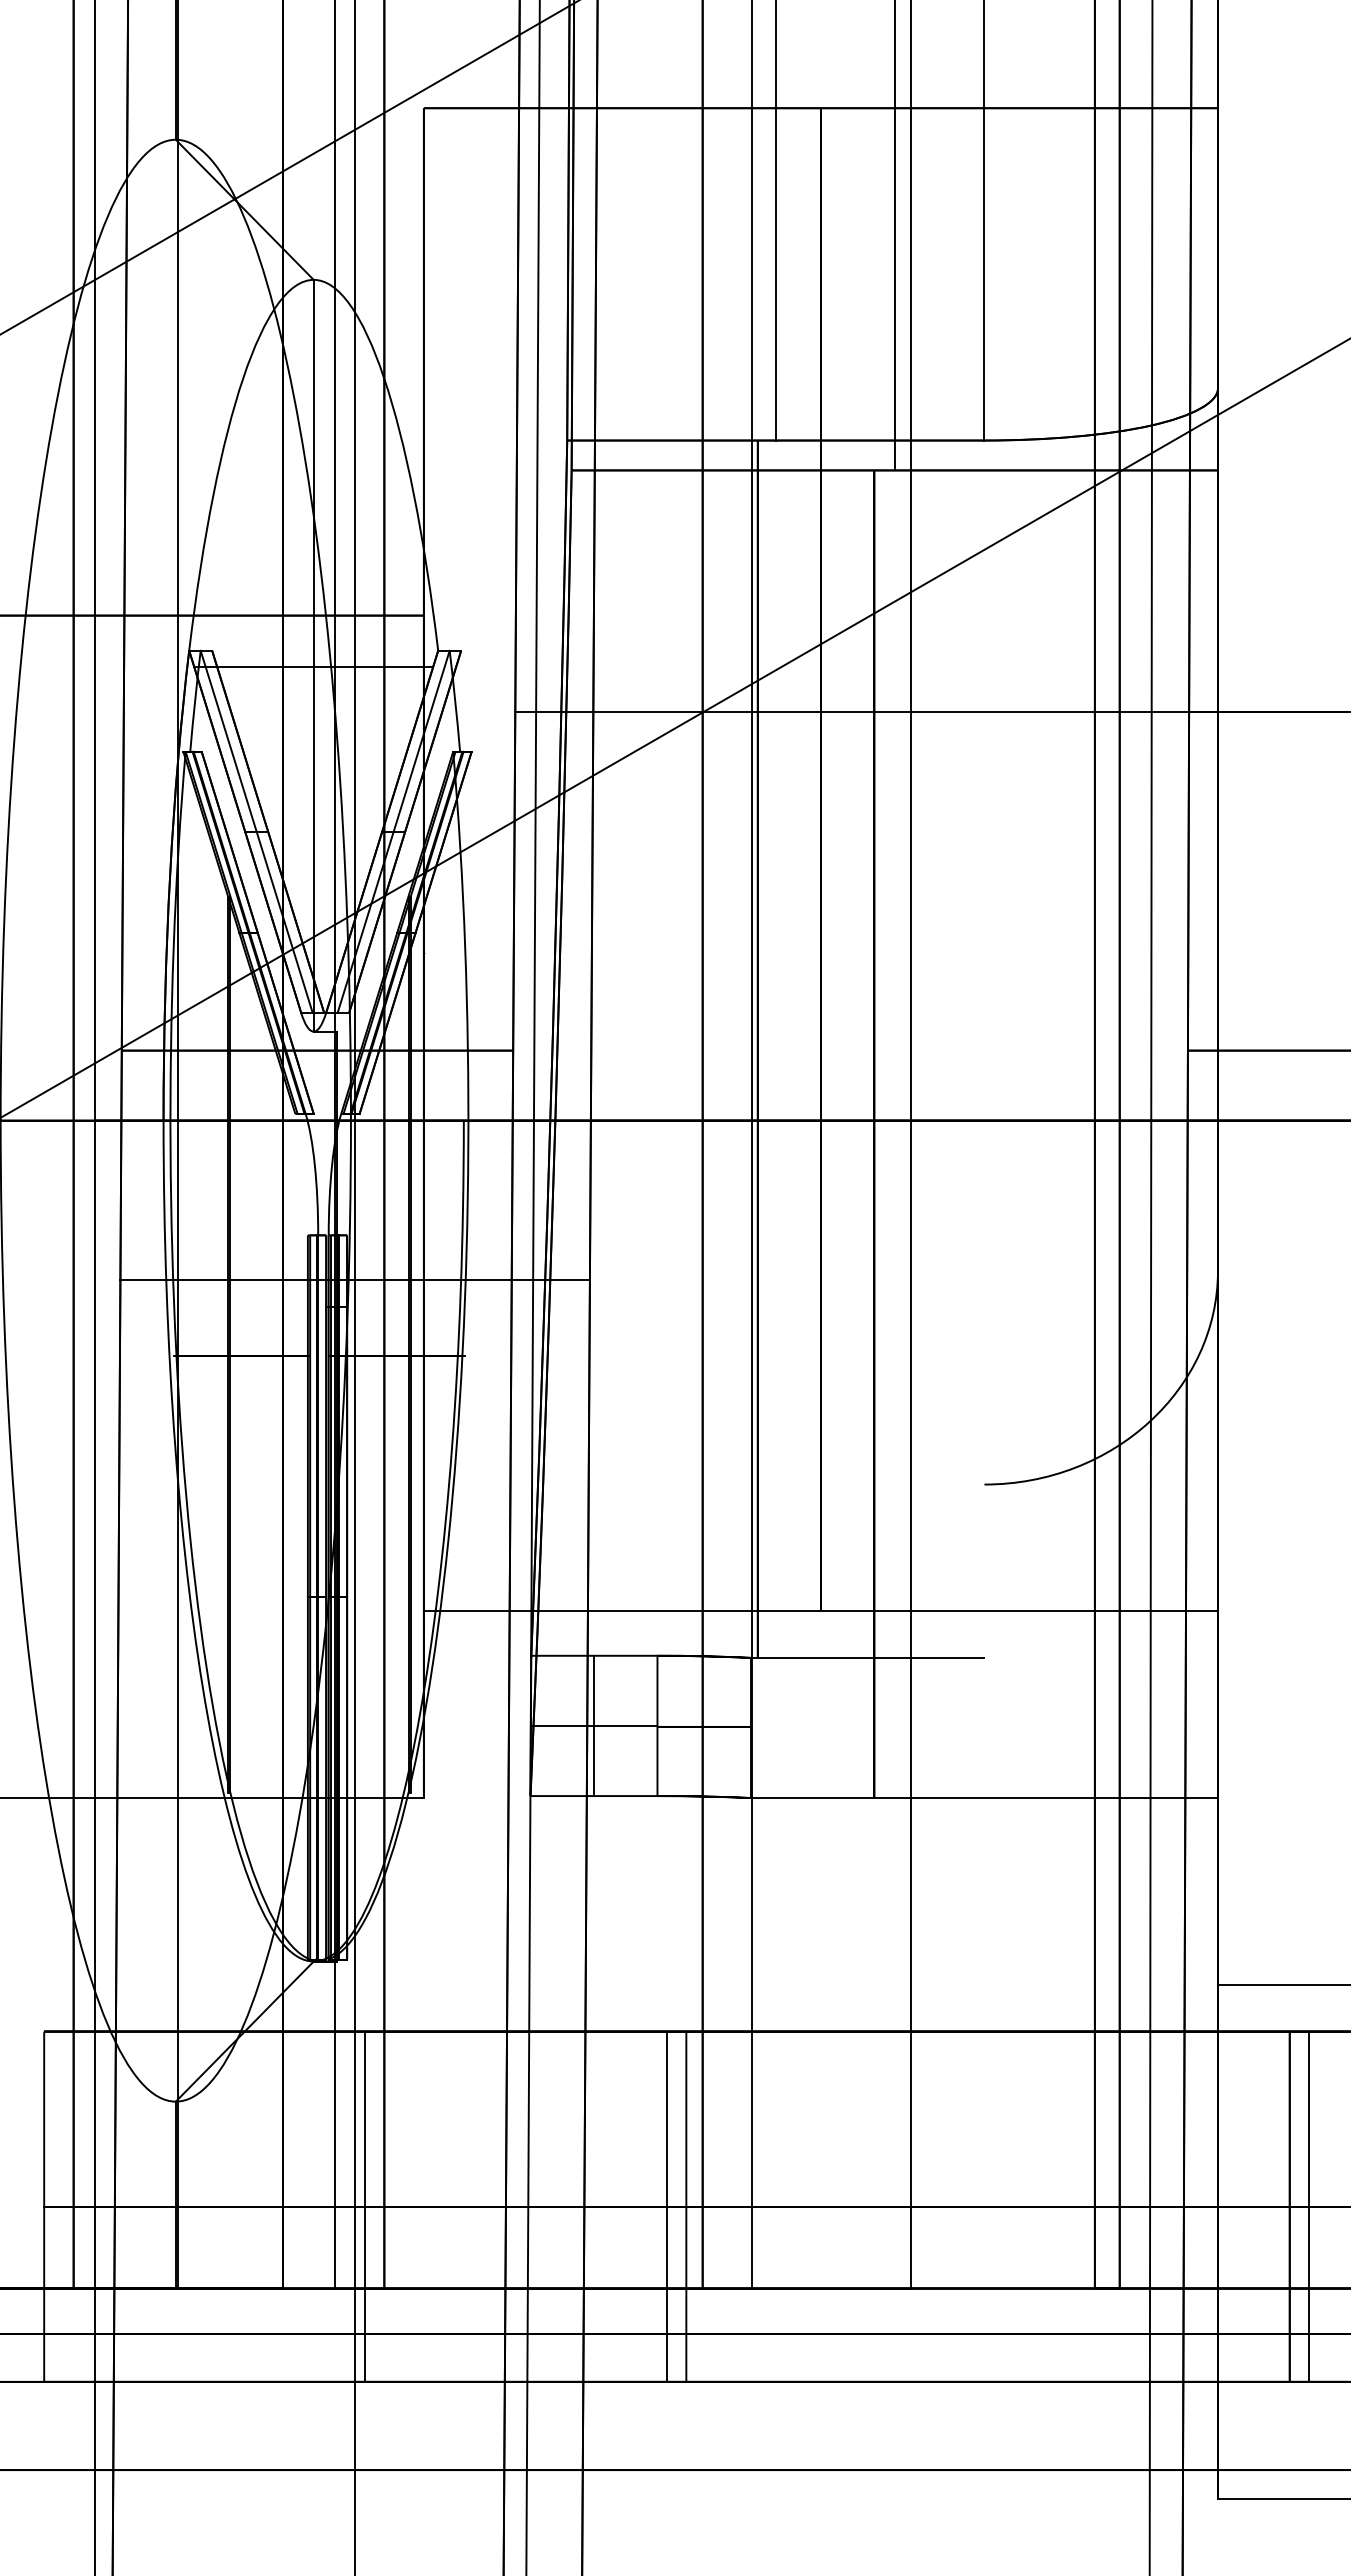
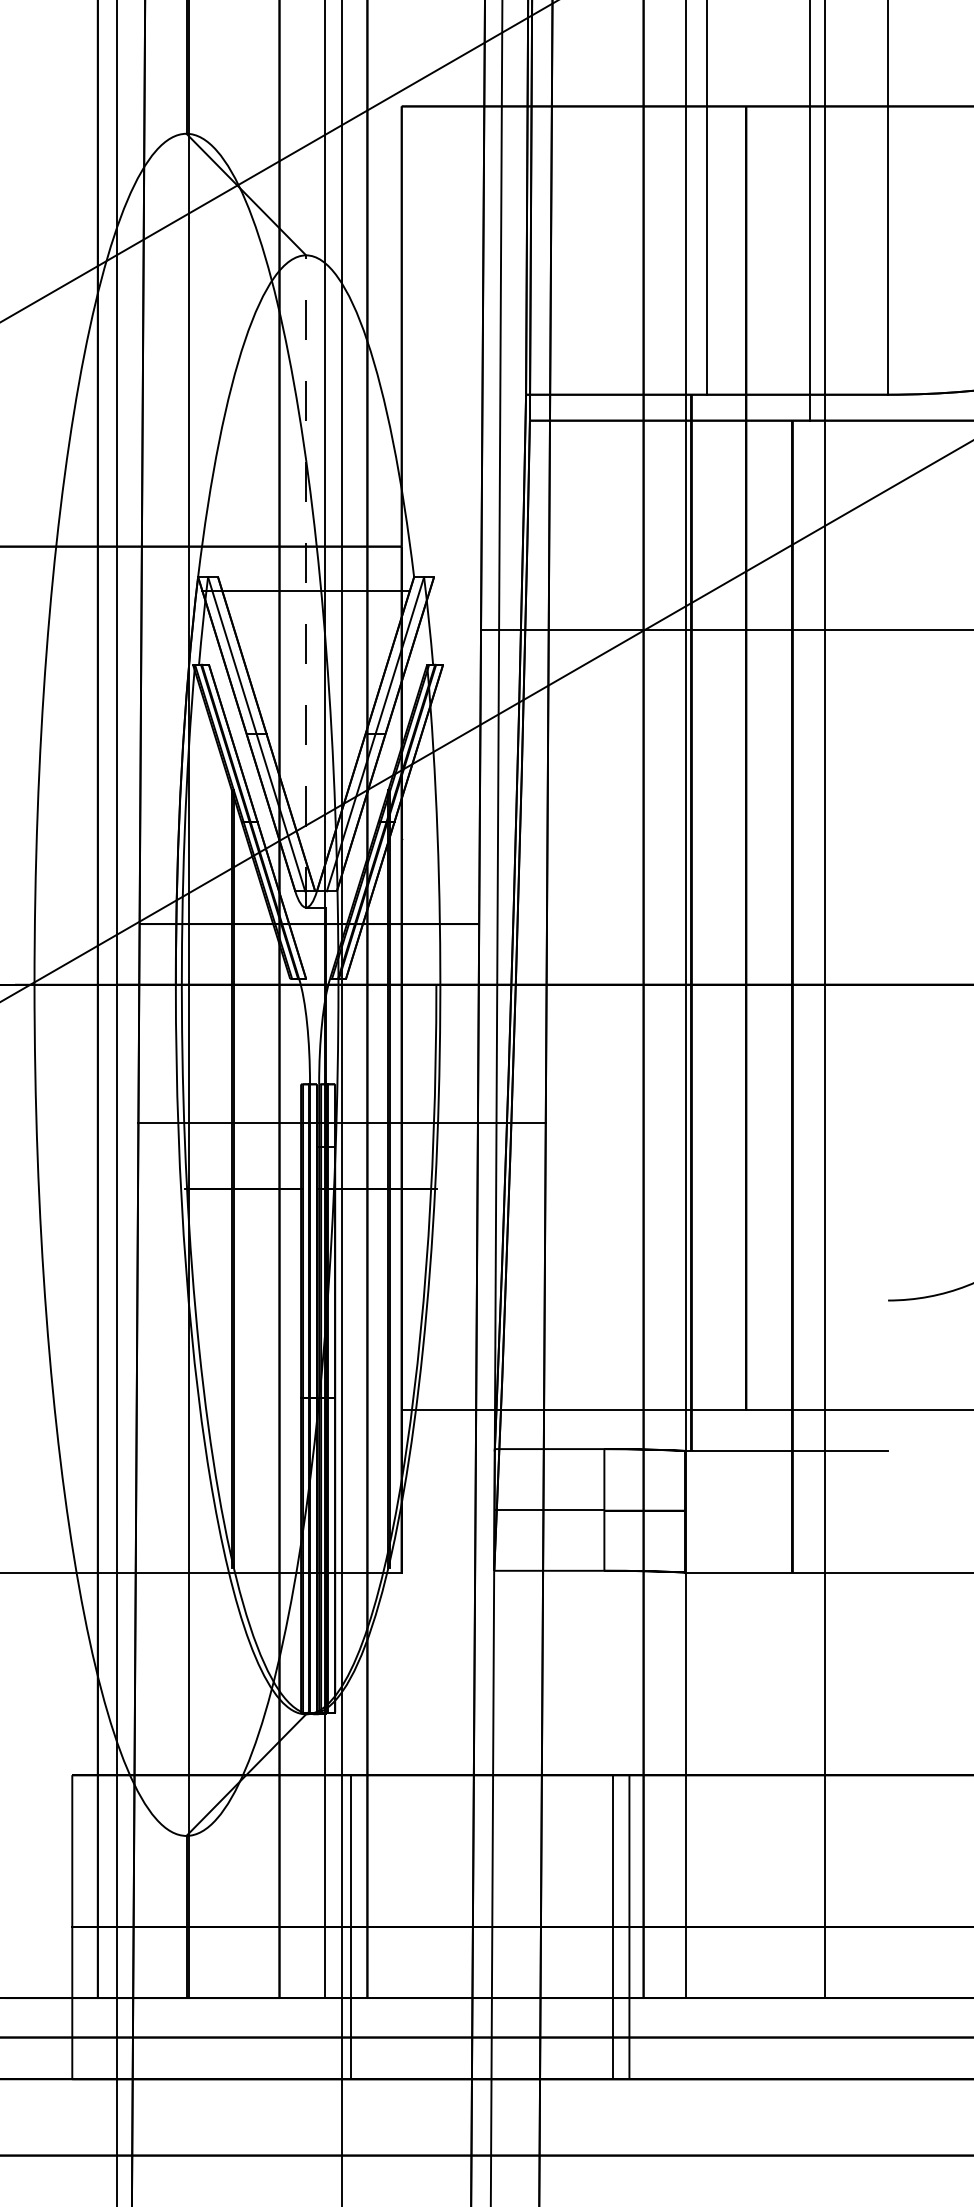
line: (313, 655) -> (305, 581), solid -> dashed
line: (593, 1725) -> (548, 1509), removed

